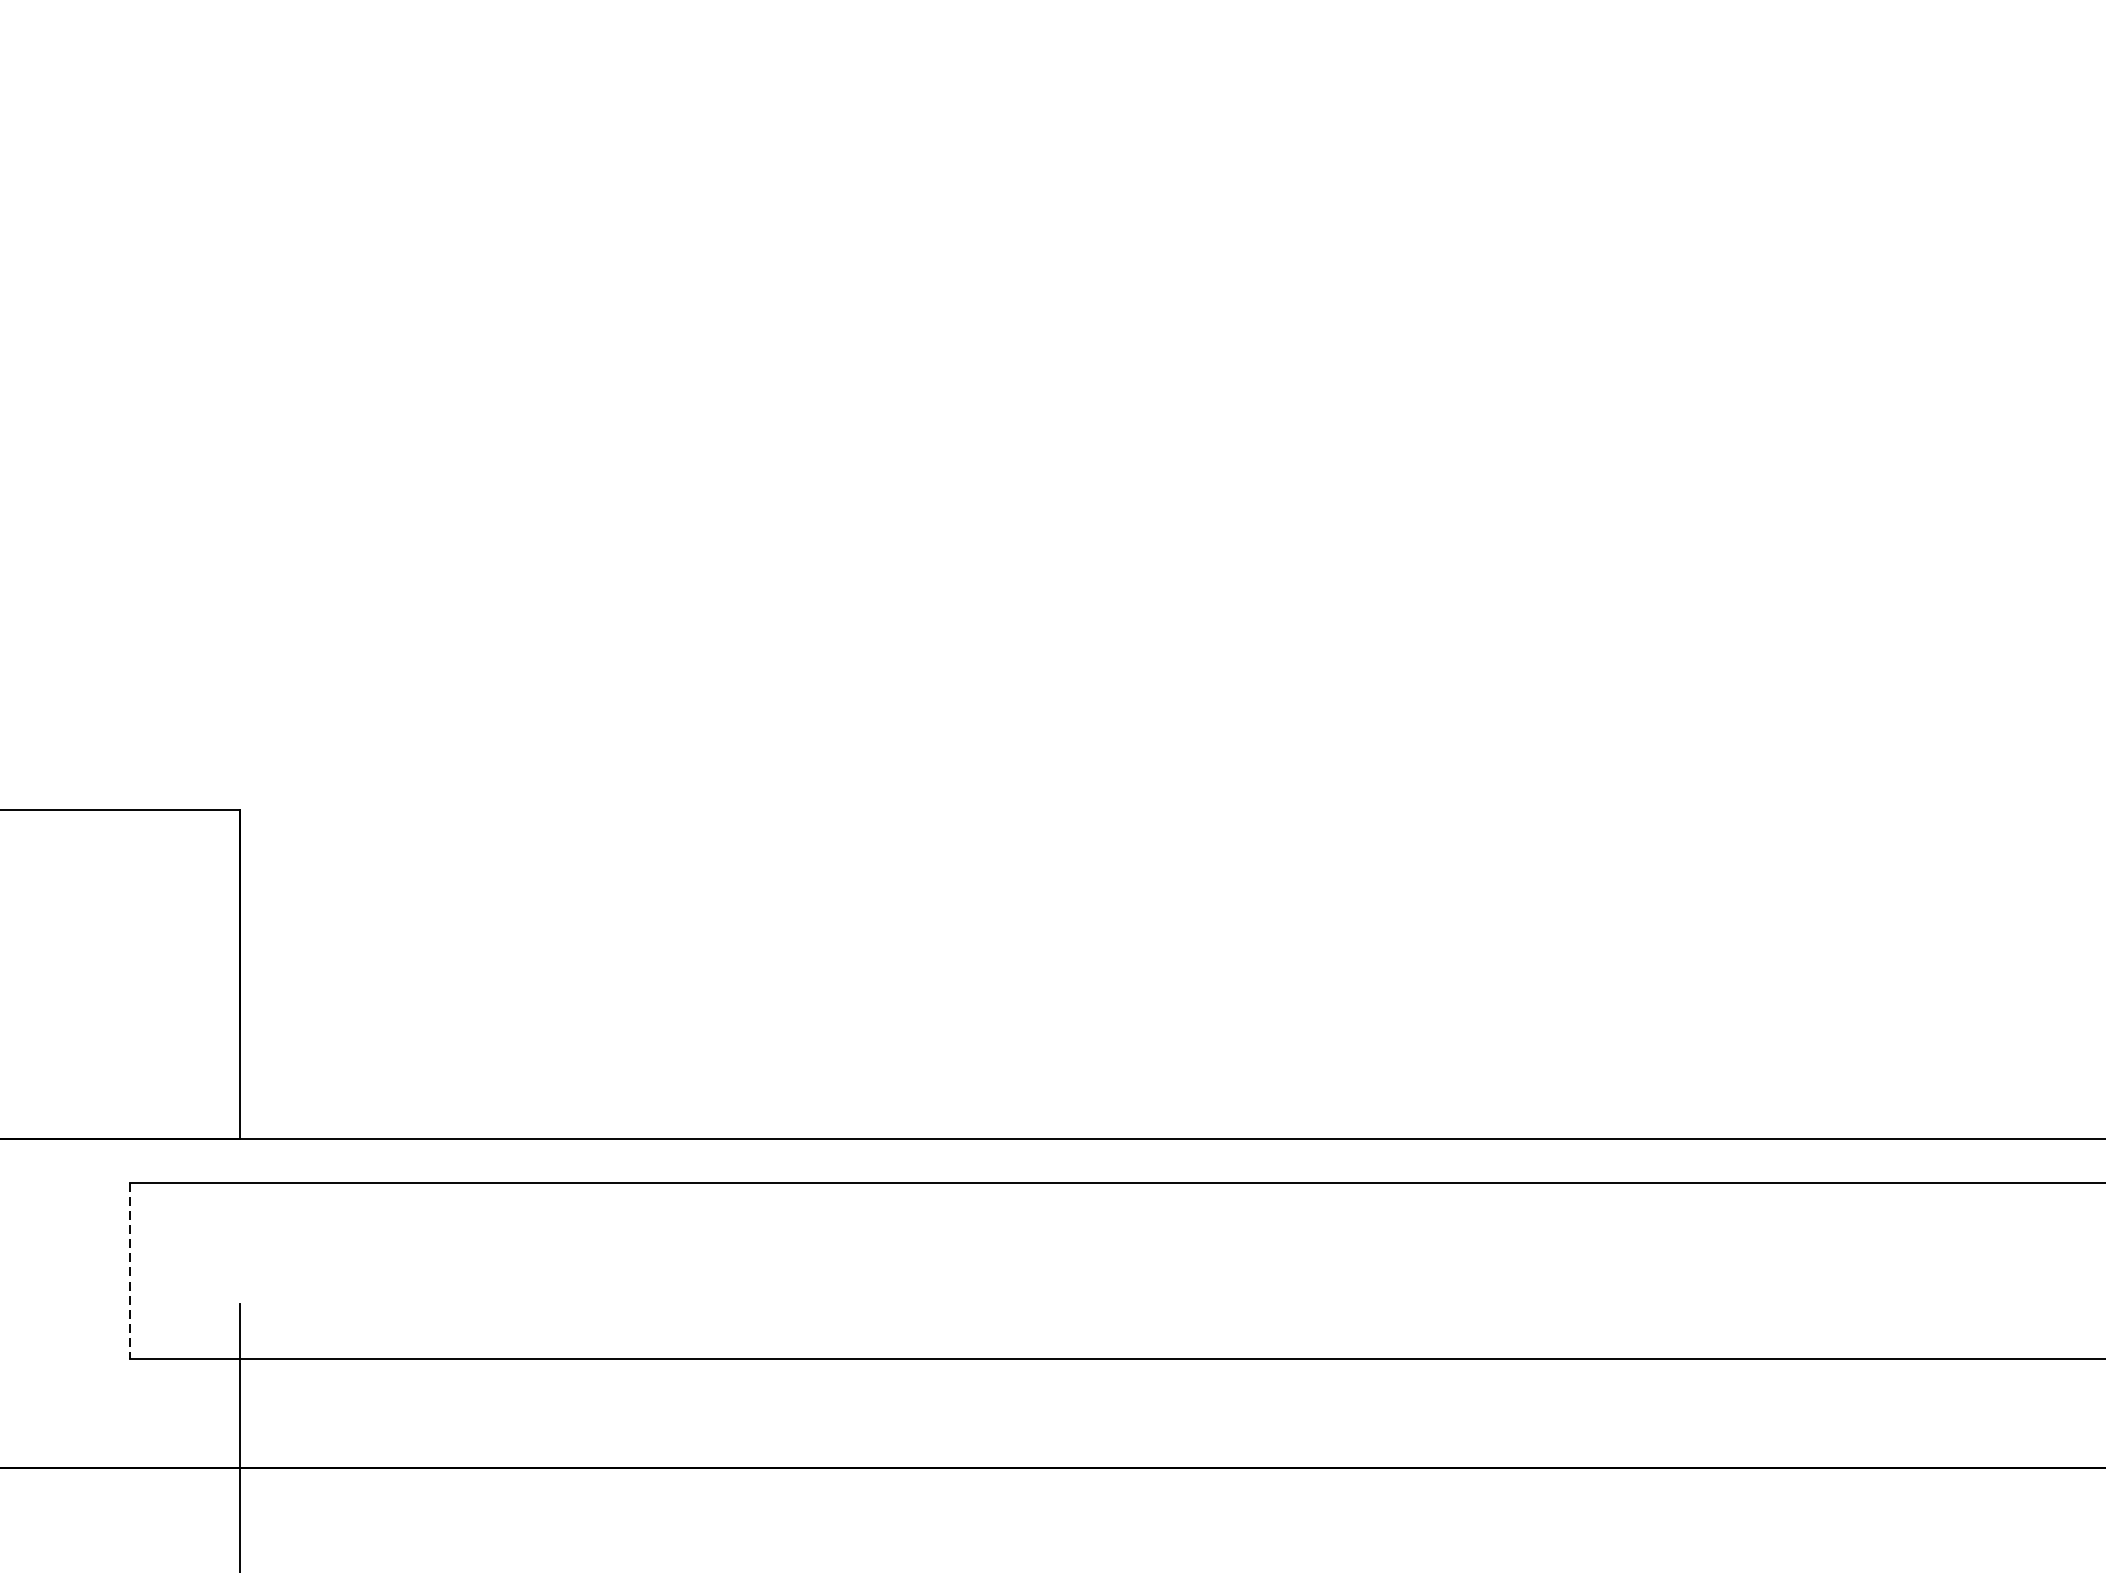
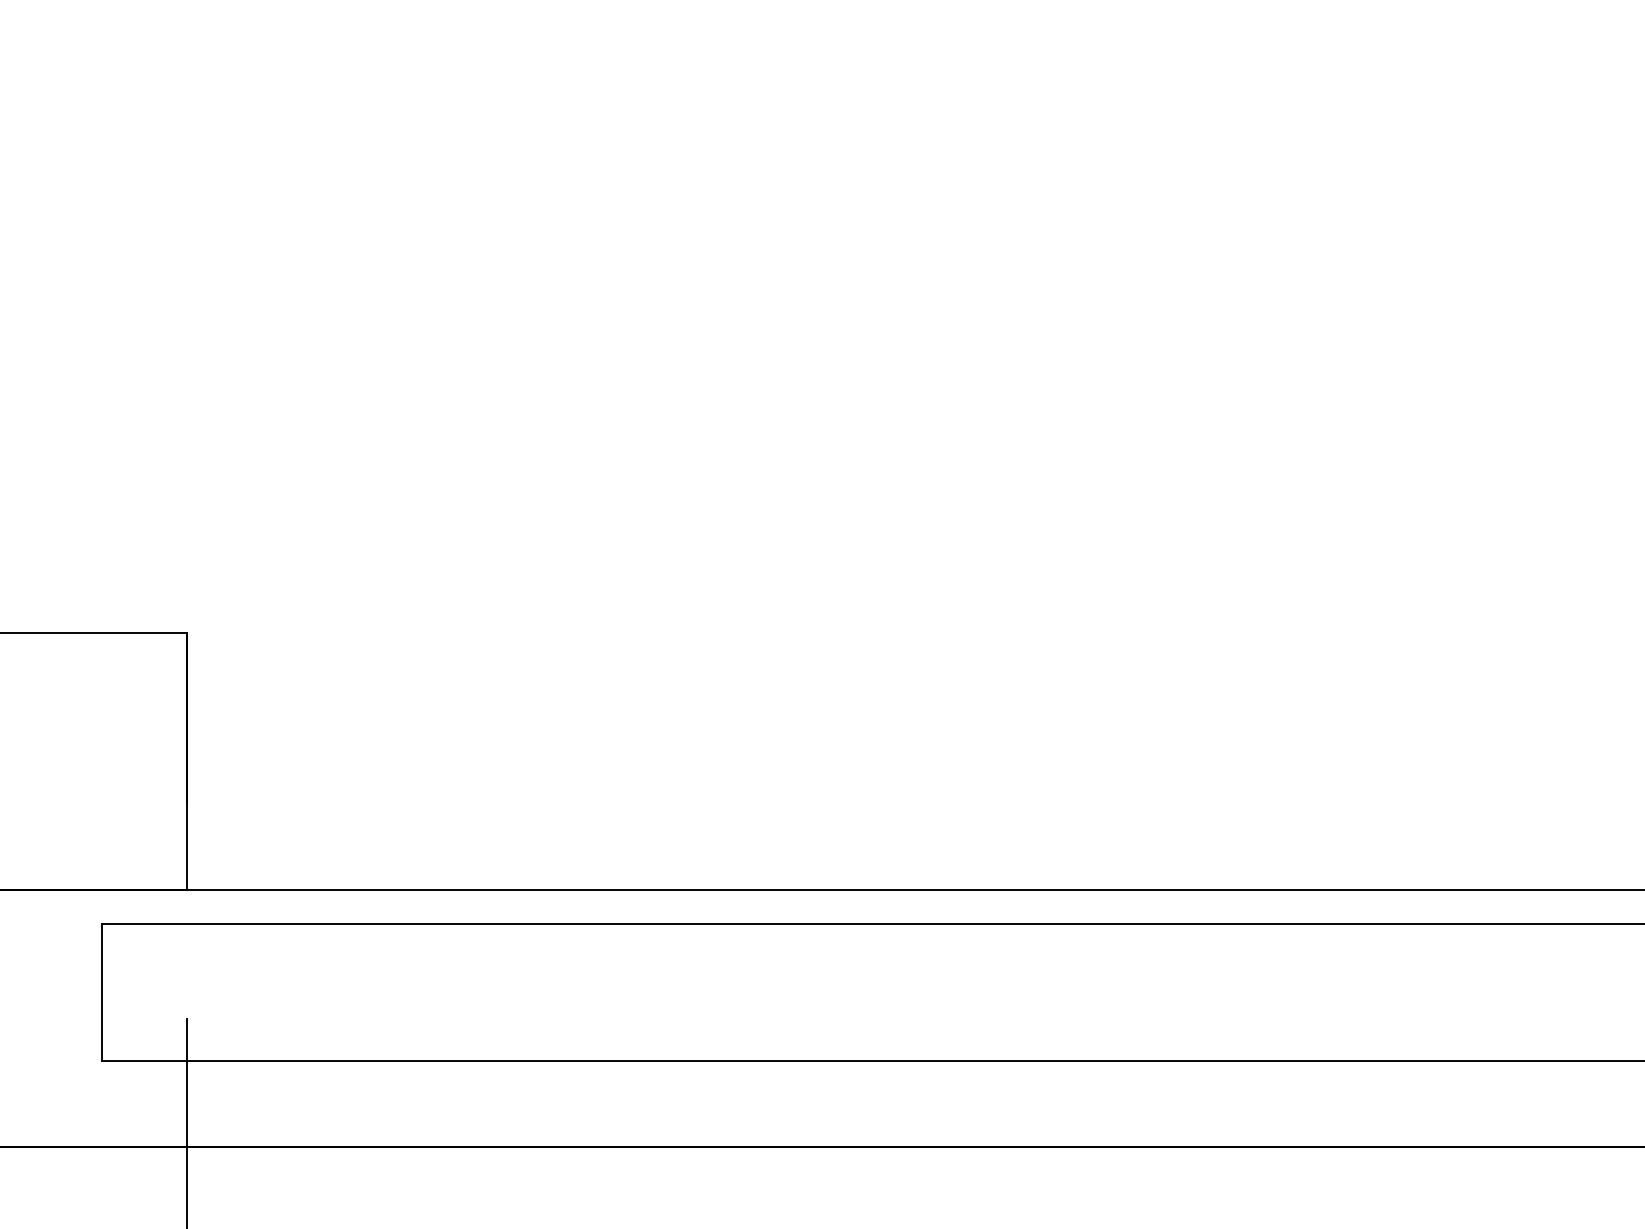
line: (129, 1270) -> (101, 992), dashed -> solid

